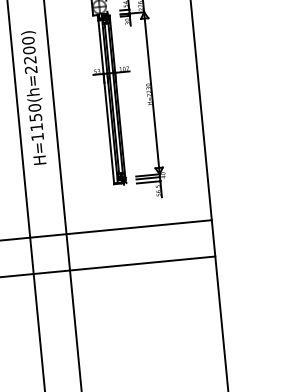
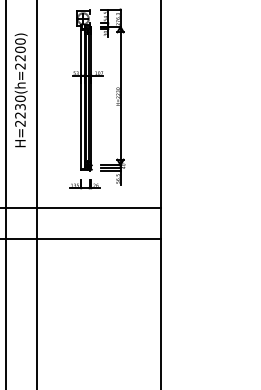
text: (36, 127) -> (20, 115), H=1150(h=2200) -> H=2230(h=2200)
part: (119, 201) -> (84, 184), added

